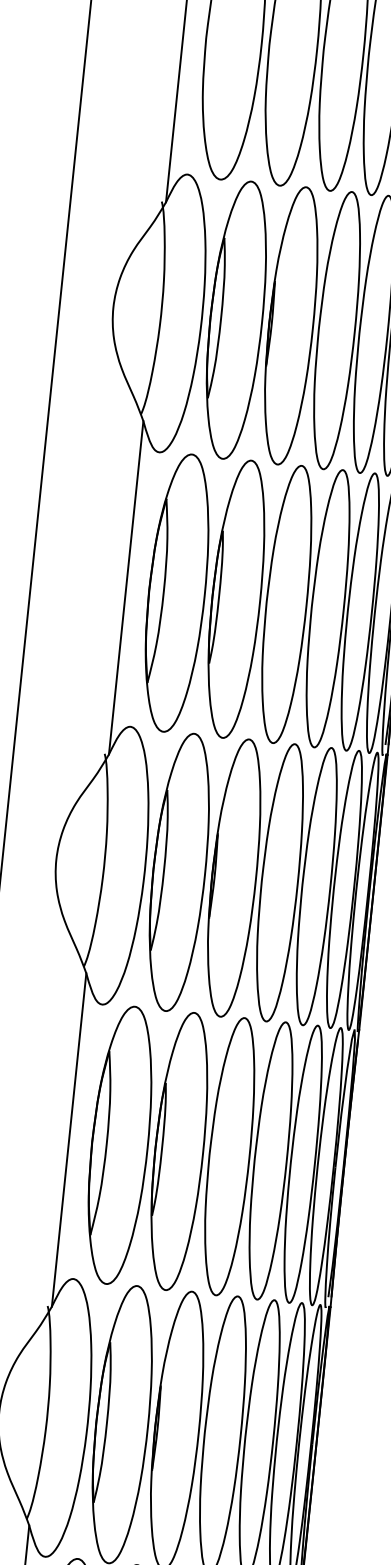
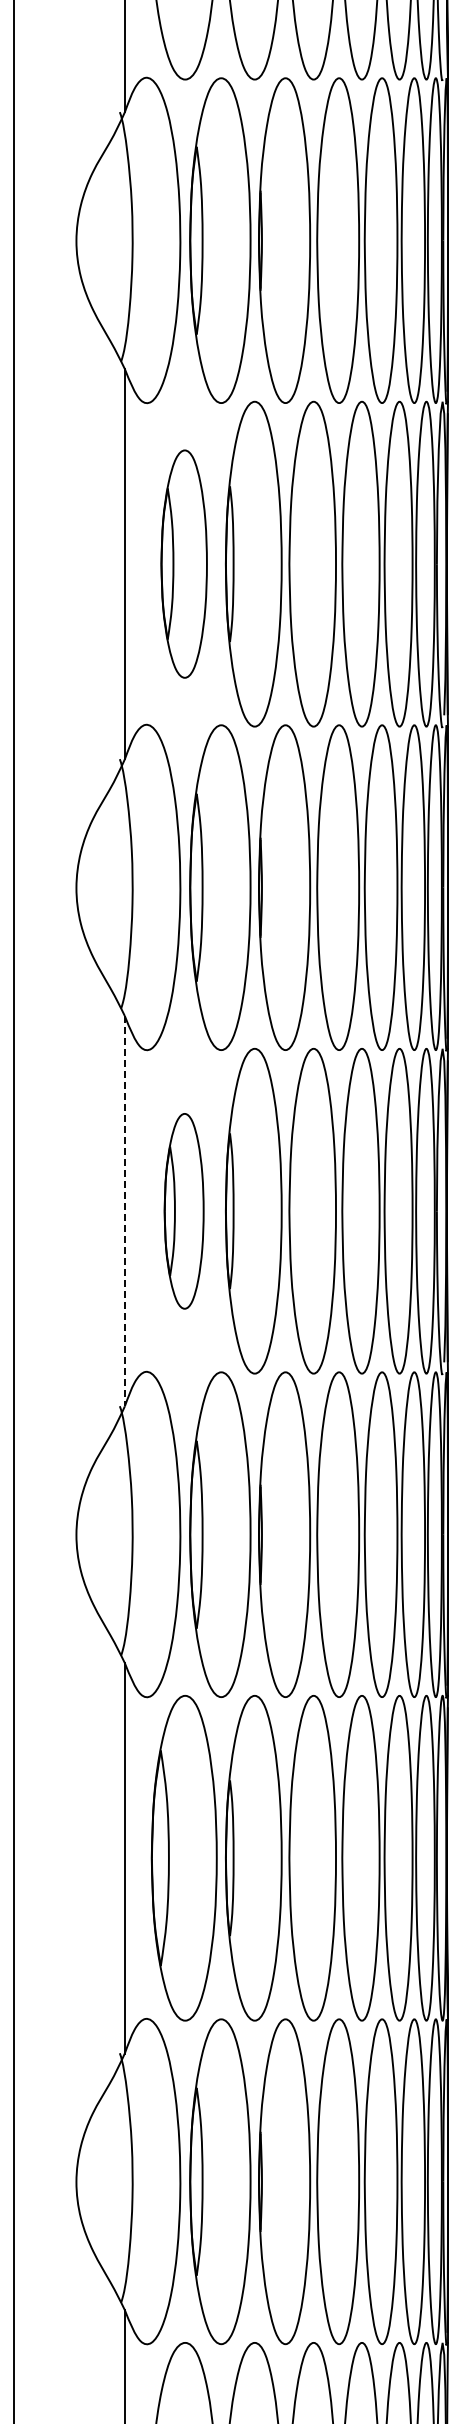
part: (176, 592) -> (183, 563), size x0.7
line: (68, 1140) -> (124, 1211), solid -> dashed
part: (119, 1145) -> (183, 1211), size x0.6

